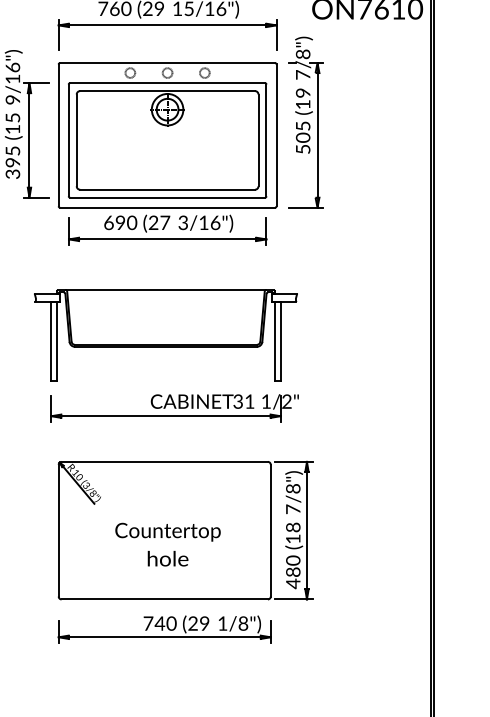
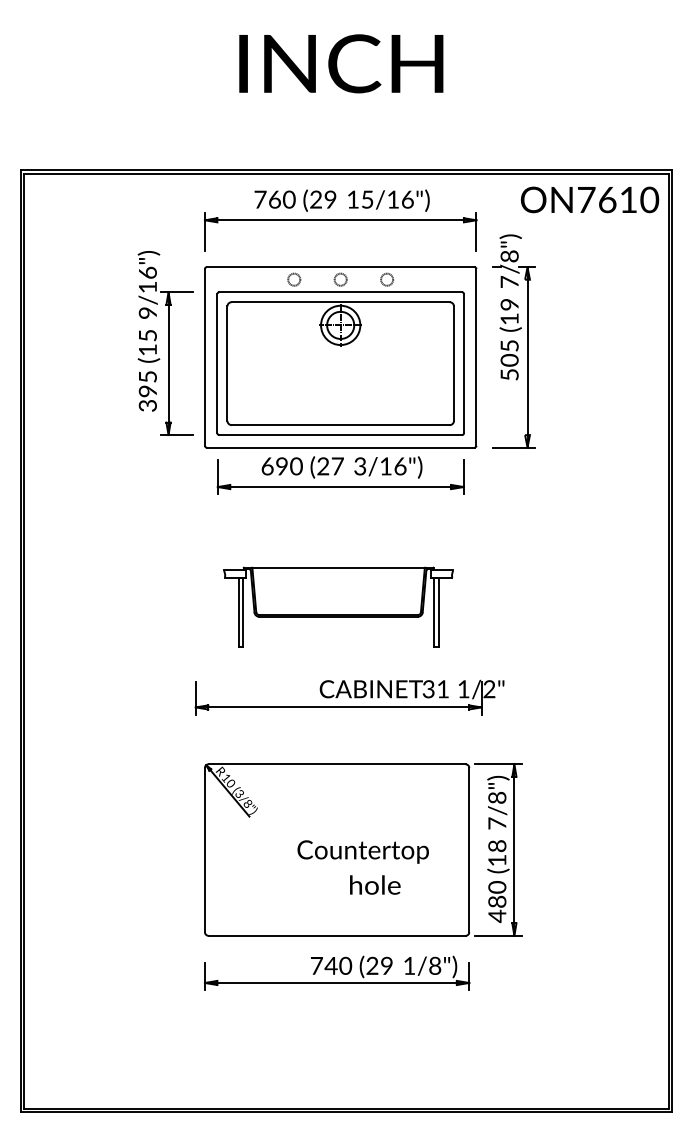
part: (165, 335) -> (338, 606), size x0.7
text: (167, 531) -> (362, 851), moved
text: (168, 558) -> (375, 884), moved

